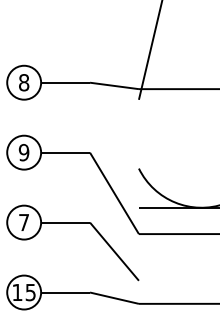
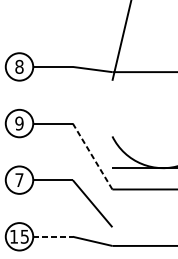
line: (114, 192) -> (92, 155), solid -> dashed
line: (66, 292) -> (53, 236), solid -> dashed

